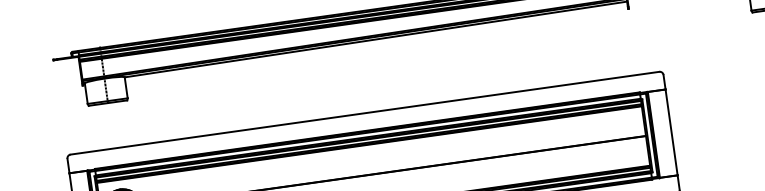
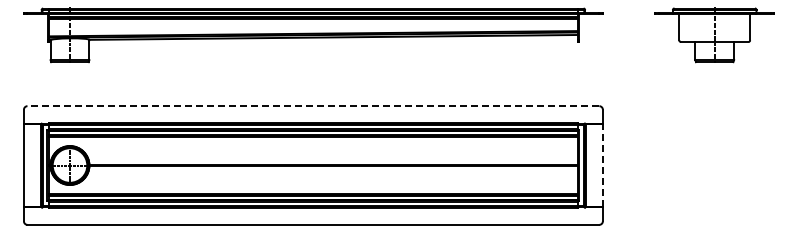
line: (365, 113) -> (313, 106), solid -> dashed
line: (671, 132) -> (602, 165), solid -> dashed

